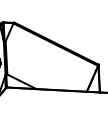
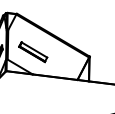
part: (35, 64) -> (33, 52), added

